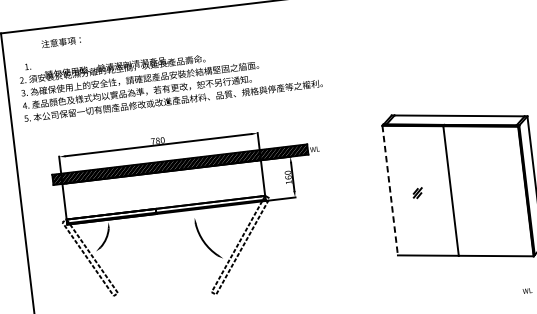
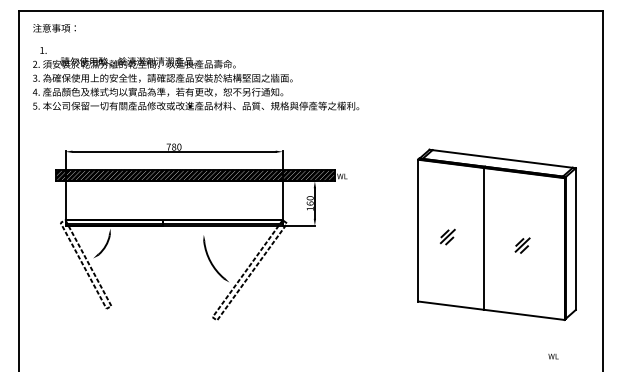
text: (61, 42) -> (54, 28), moved
line: (390, 190) -> (418, 230), dashed -> solid
part: (417, 192) -> (447, 236), size x1.43
part: (487, 192) -> (522, 245), added

